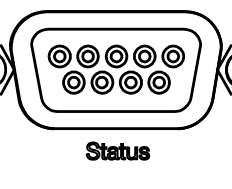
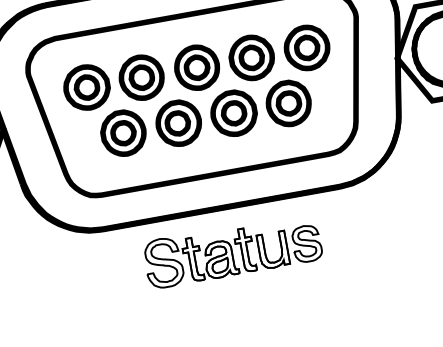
part: (117, 150) -> (231, 249), size x1.43

